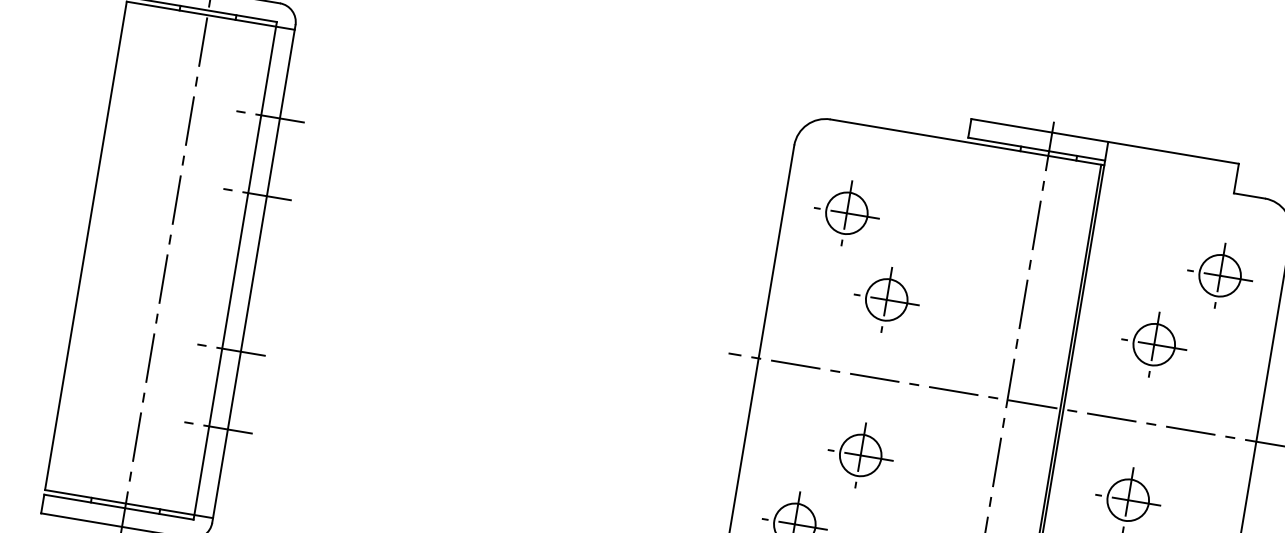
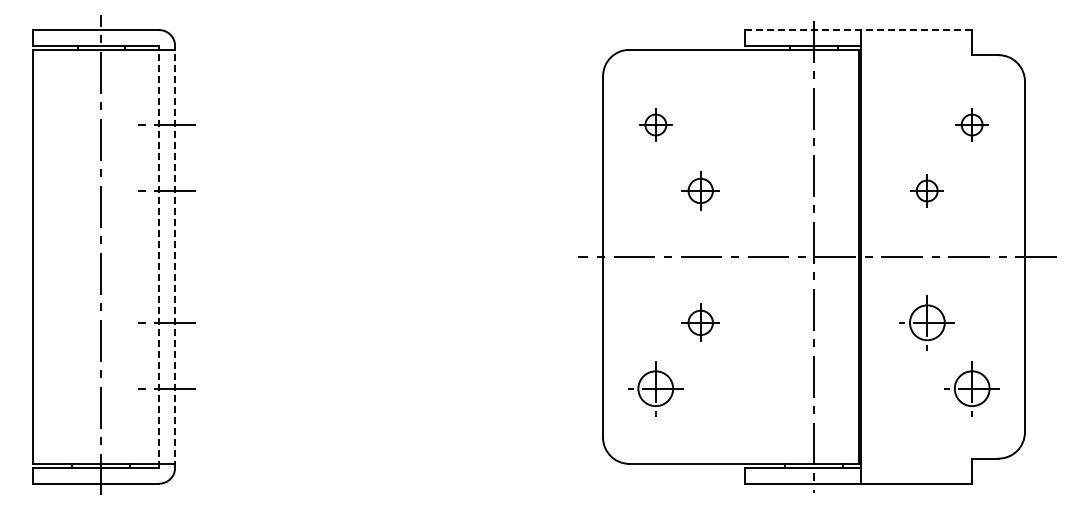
line: (1105, 142) -> (859, 30), solid -> dashed
part: (846, 212) -> (655, 124), size x0.6
line: (235, 270) -> (159, 256), solid -> dashed
line: (254, 273) -> (175, 256), solid -> dashed
part: (1219, 275) -> (971, 124), size x0.6
part: (886, 299) -> (700, 190), size x0.7
part: (1153, 343) -> (926, 190), size x0.6
part: (860, 455) -> (700, 322), size x0.7

